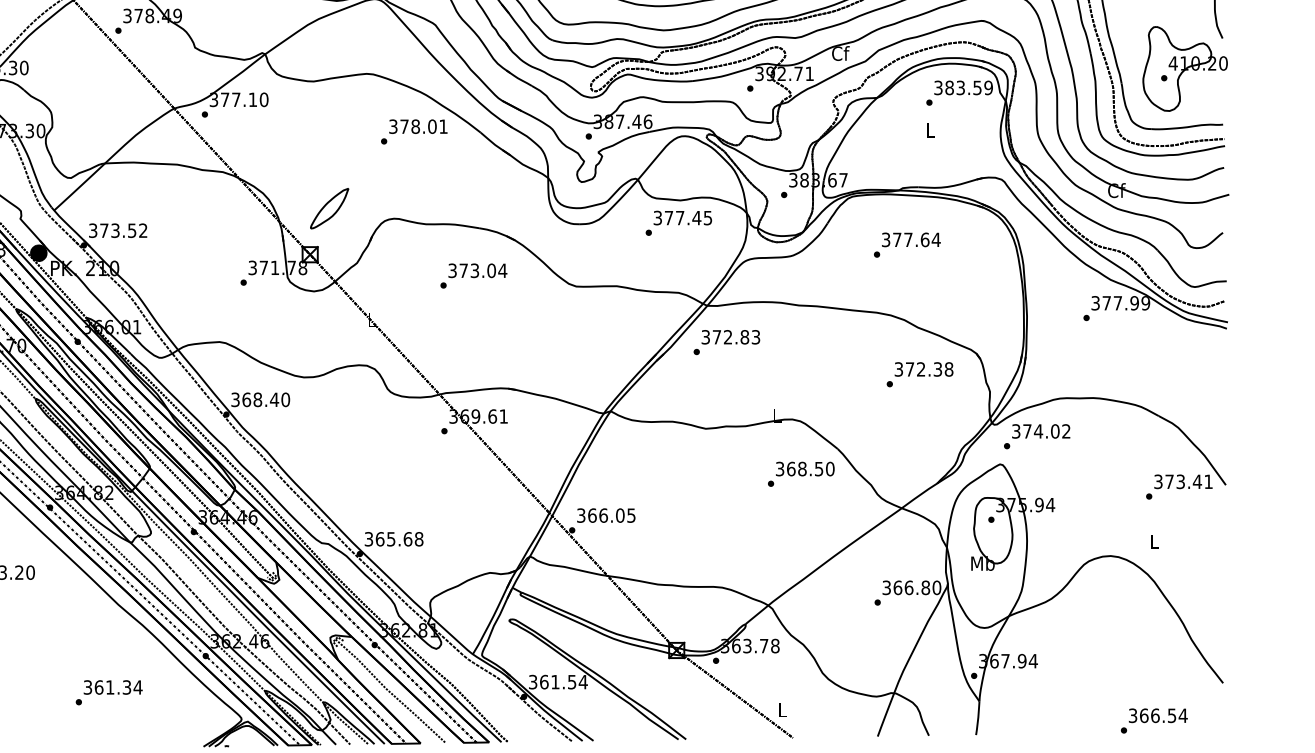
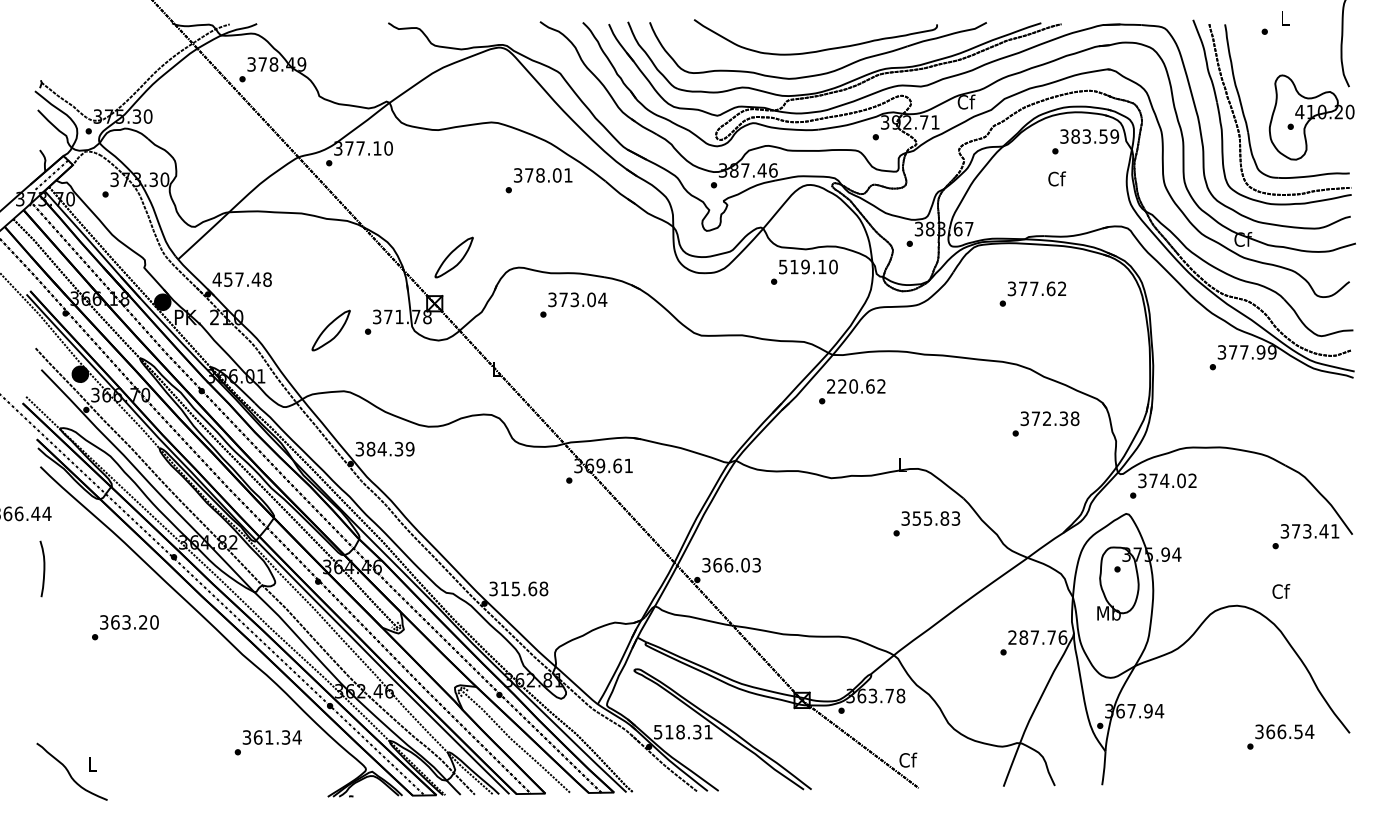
text: (931, 129) -> (1057, 178), L -> Cf
text: (683, 217) -> (808, 266), 377.45 -> 519.10
text: (117, 230) -> (241, 279), 373.52 -> 457.48
text: (935, 239) -> (1061, 288), 377.64 -> 377.62
text: (473, 275) -> (573, 304), moved
part: (206, 281) -> (330, 330), added
text: (730, 337) -> (856, 386), 372.83 -> 220.62
text: (266, 399) -> (390, 448), 368.40 -> 384.39
text: (810, 468) -> (936, 518), 368.50 -> 355.83
text: (631, 514) -> (756, 564), 366.05 -> 366.03
text: (379, 538) -> (504, 588), 365.68 -> 315.68
text: (1155, 541) -> (1281, 591), L -> Cf
text: (911, 587) -> (1037, 637), 366.80 -> 287.76
text: (558, 681) -> (683, 731), 361.54 -> 518.31
text: (108, 692) -> (267, 742), moved
text: (782, 709) -> (908, 759), L -> Cf
text: (1154, 720) -> (1280, 736), moved

